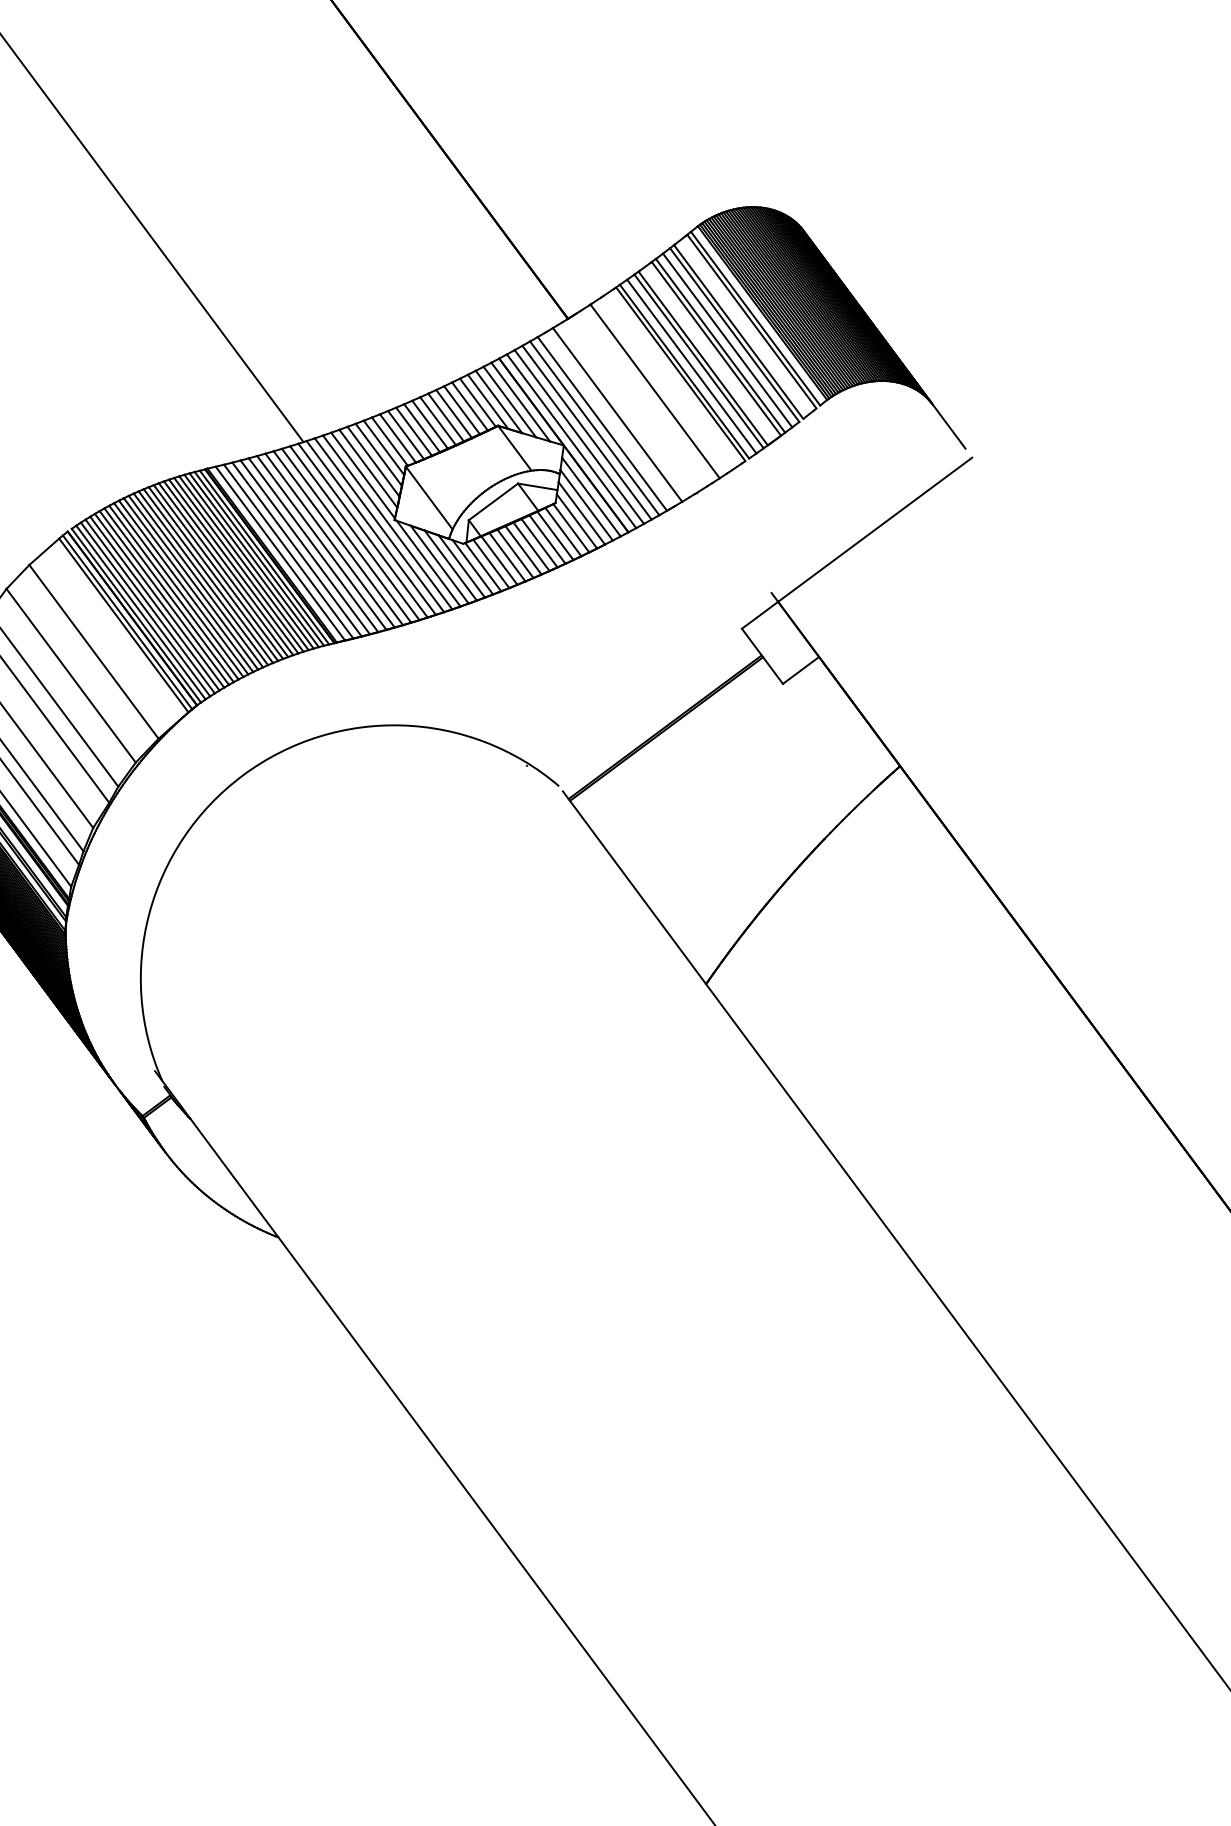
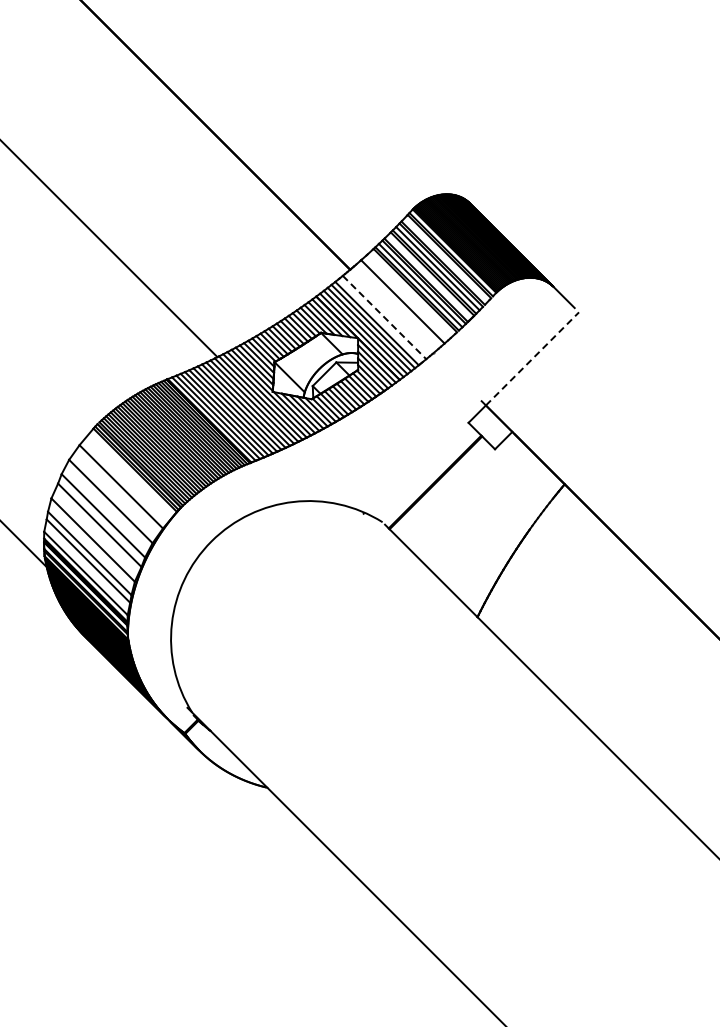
line: (617, 414) -> (384, 317), solid -> dashed
line: (875, 529) -> (532, 358), solid -> dashed

